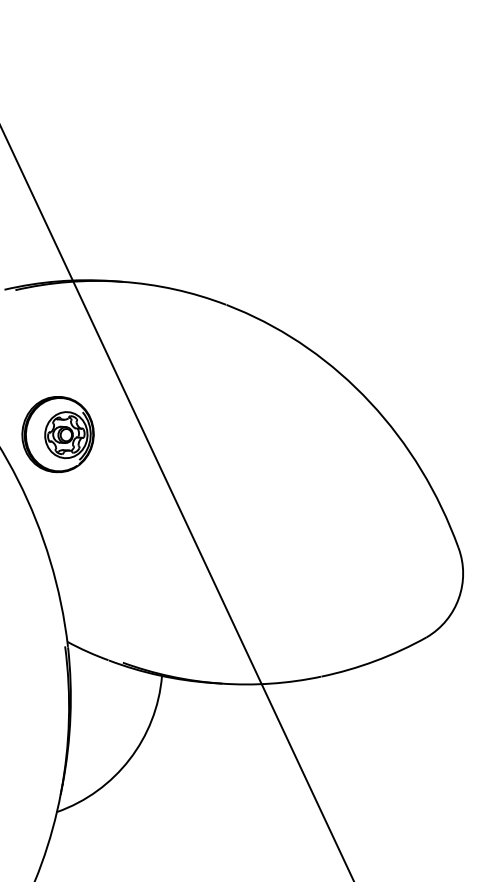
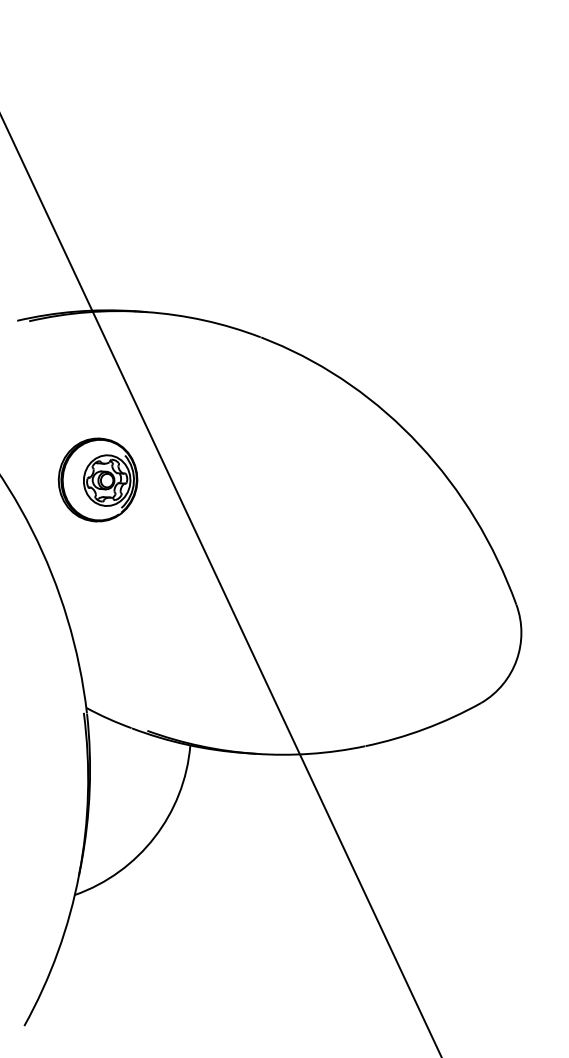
part: (57, 434) -> (97, 479), moved

